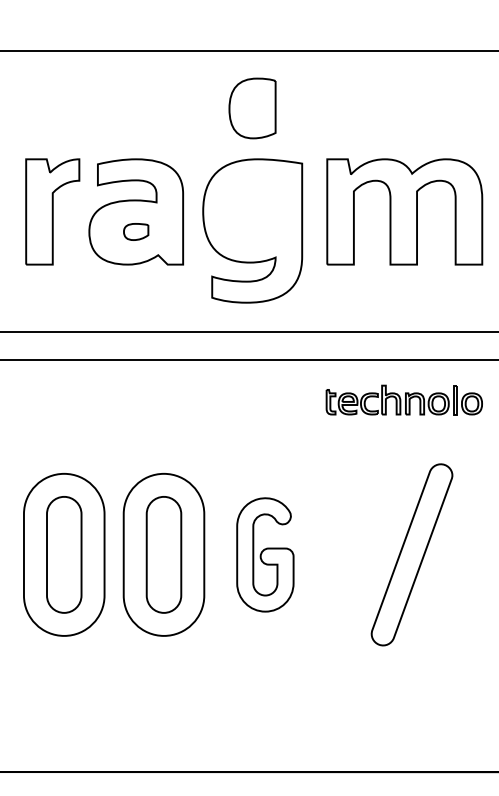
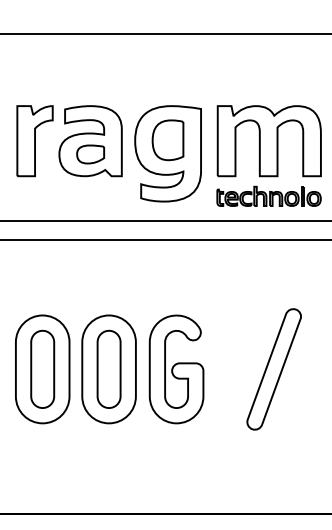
part: (251, 108) -> (167, 140), moved
part: (136, 231) -> (90, 154), size x1.67
part: (403, 398) -> (268, 195), moved
part: (265, 555) -> (176, 369), size x1.43

